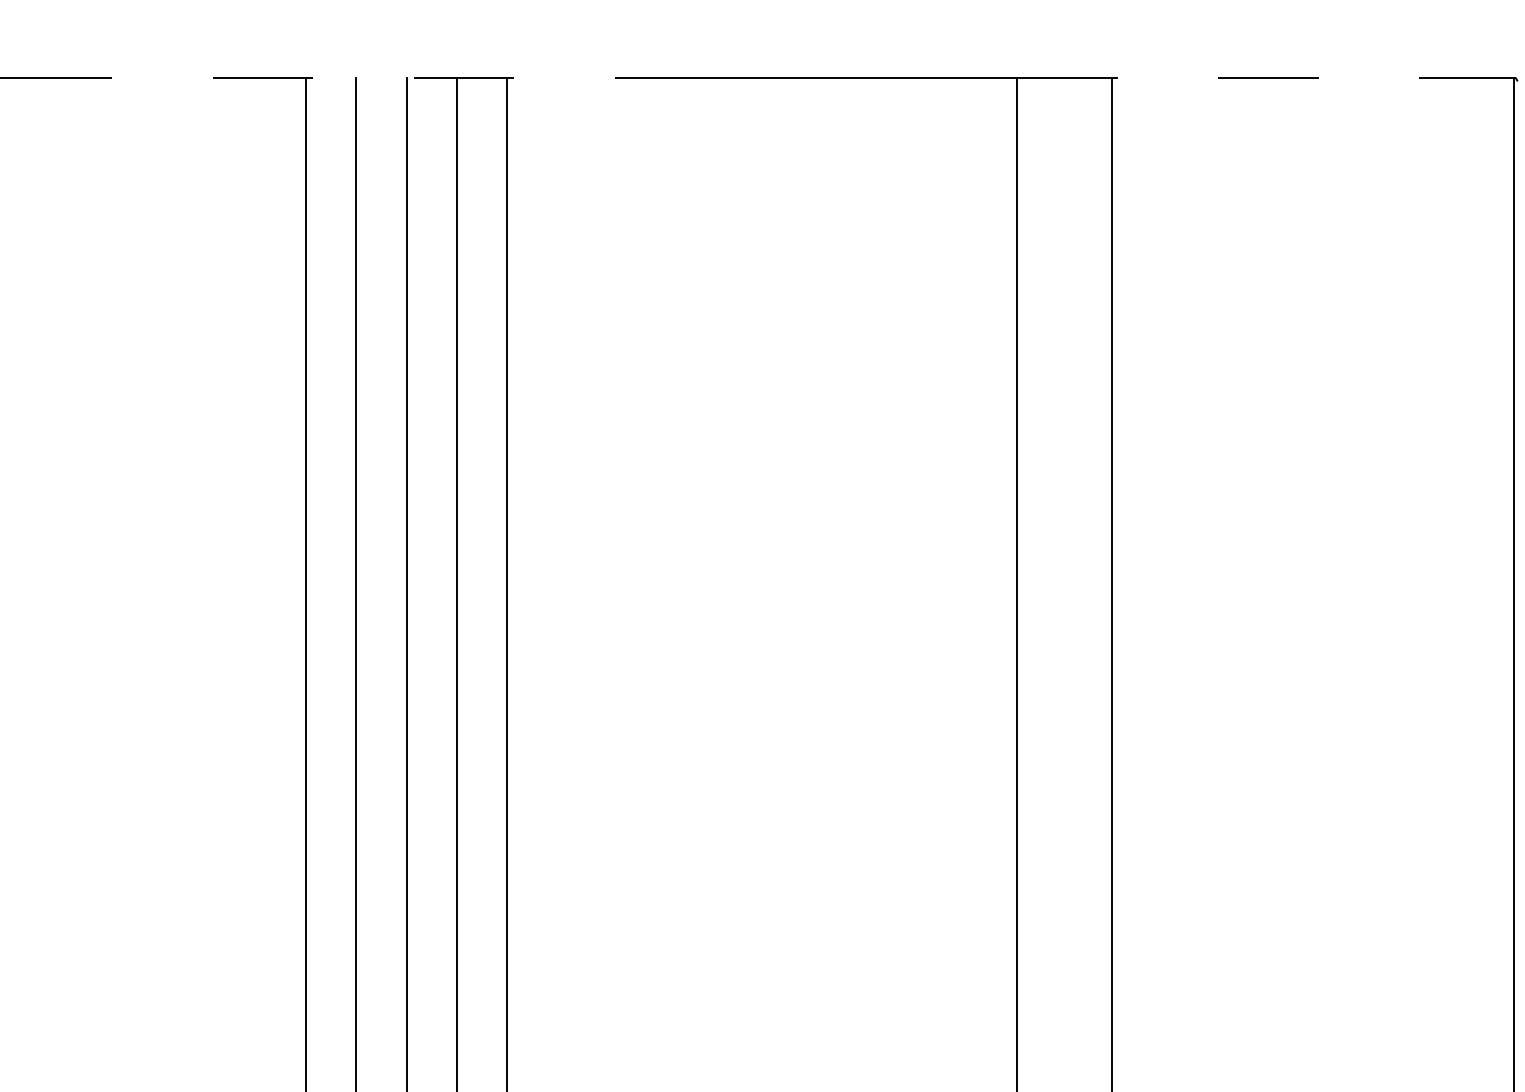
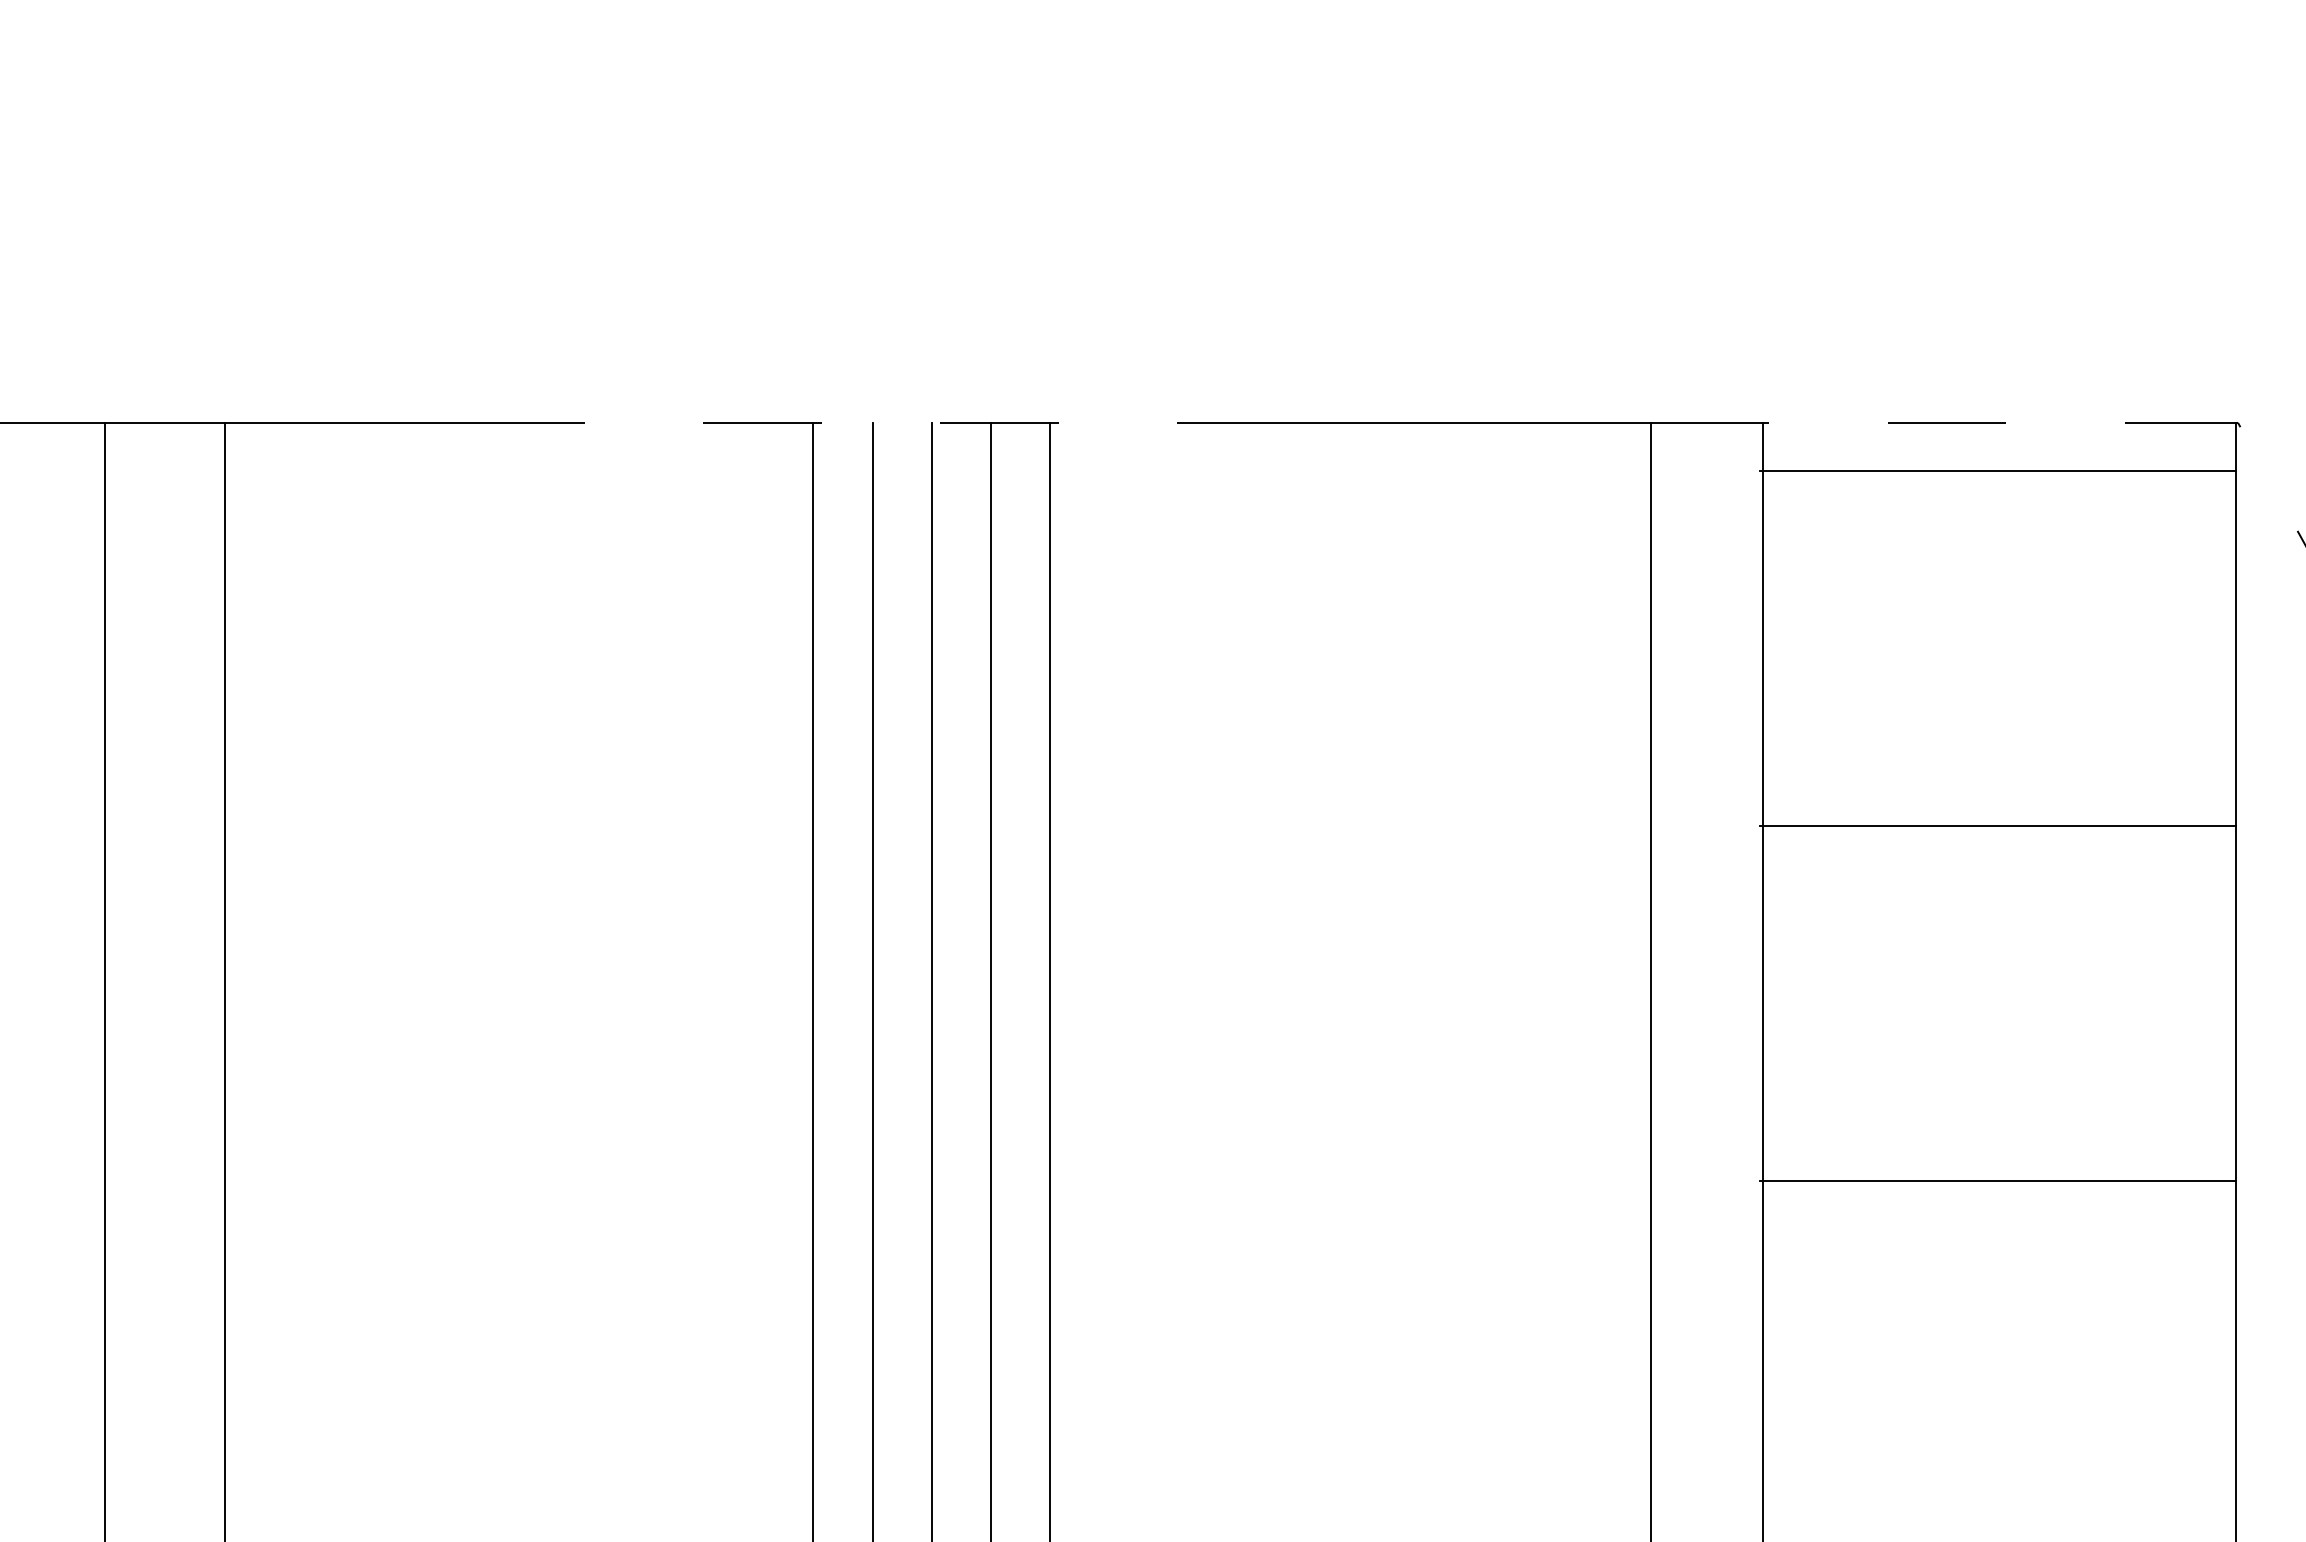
line: (1312, 118) -> (1998, 470), added
line: (1312, 419) -> (1998, 825), added
line: (1312, 721) -> (1998, 1181), added

